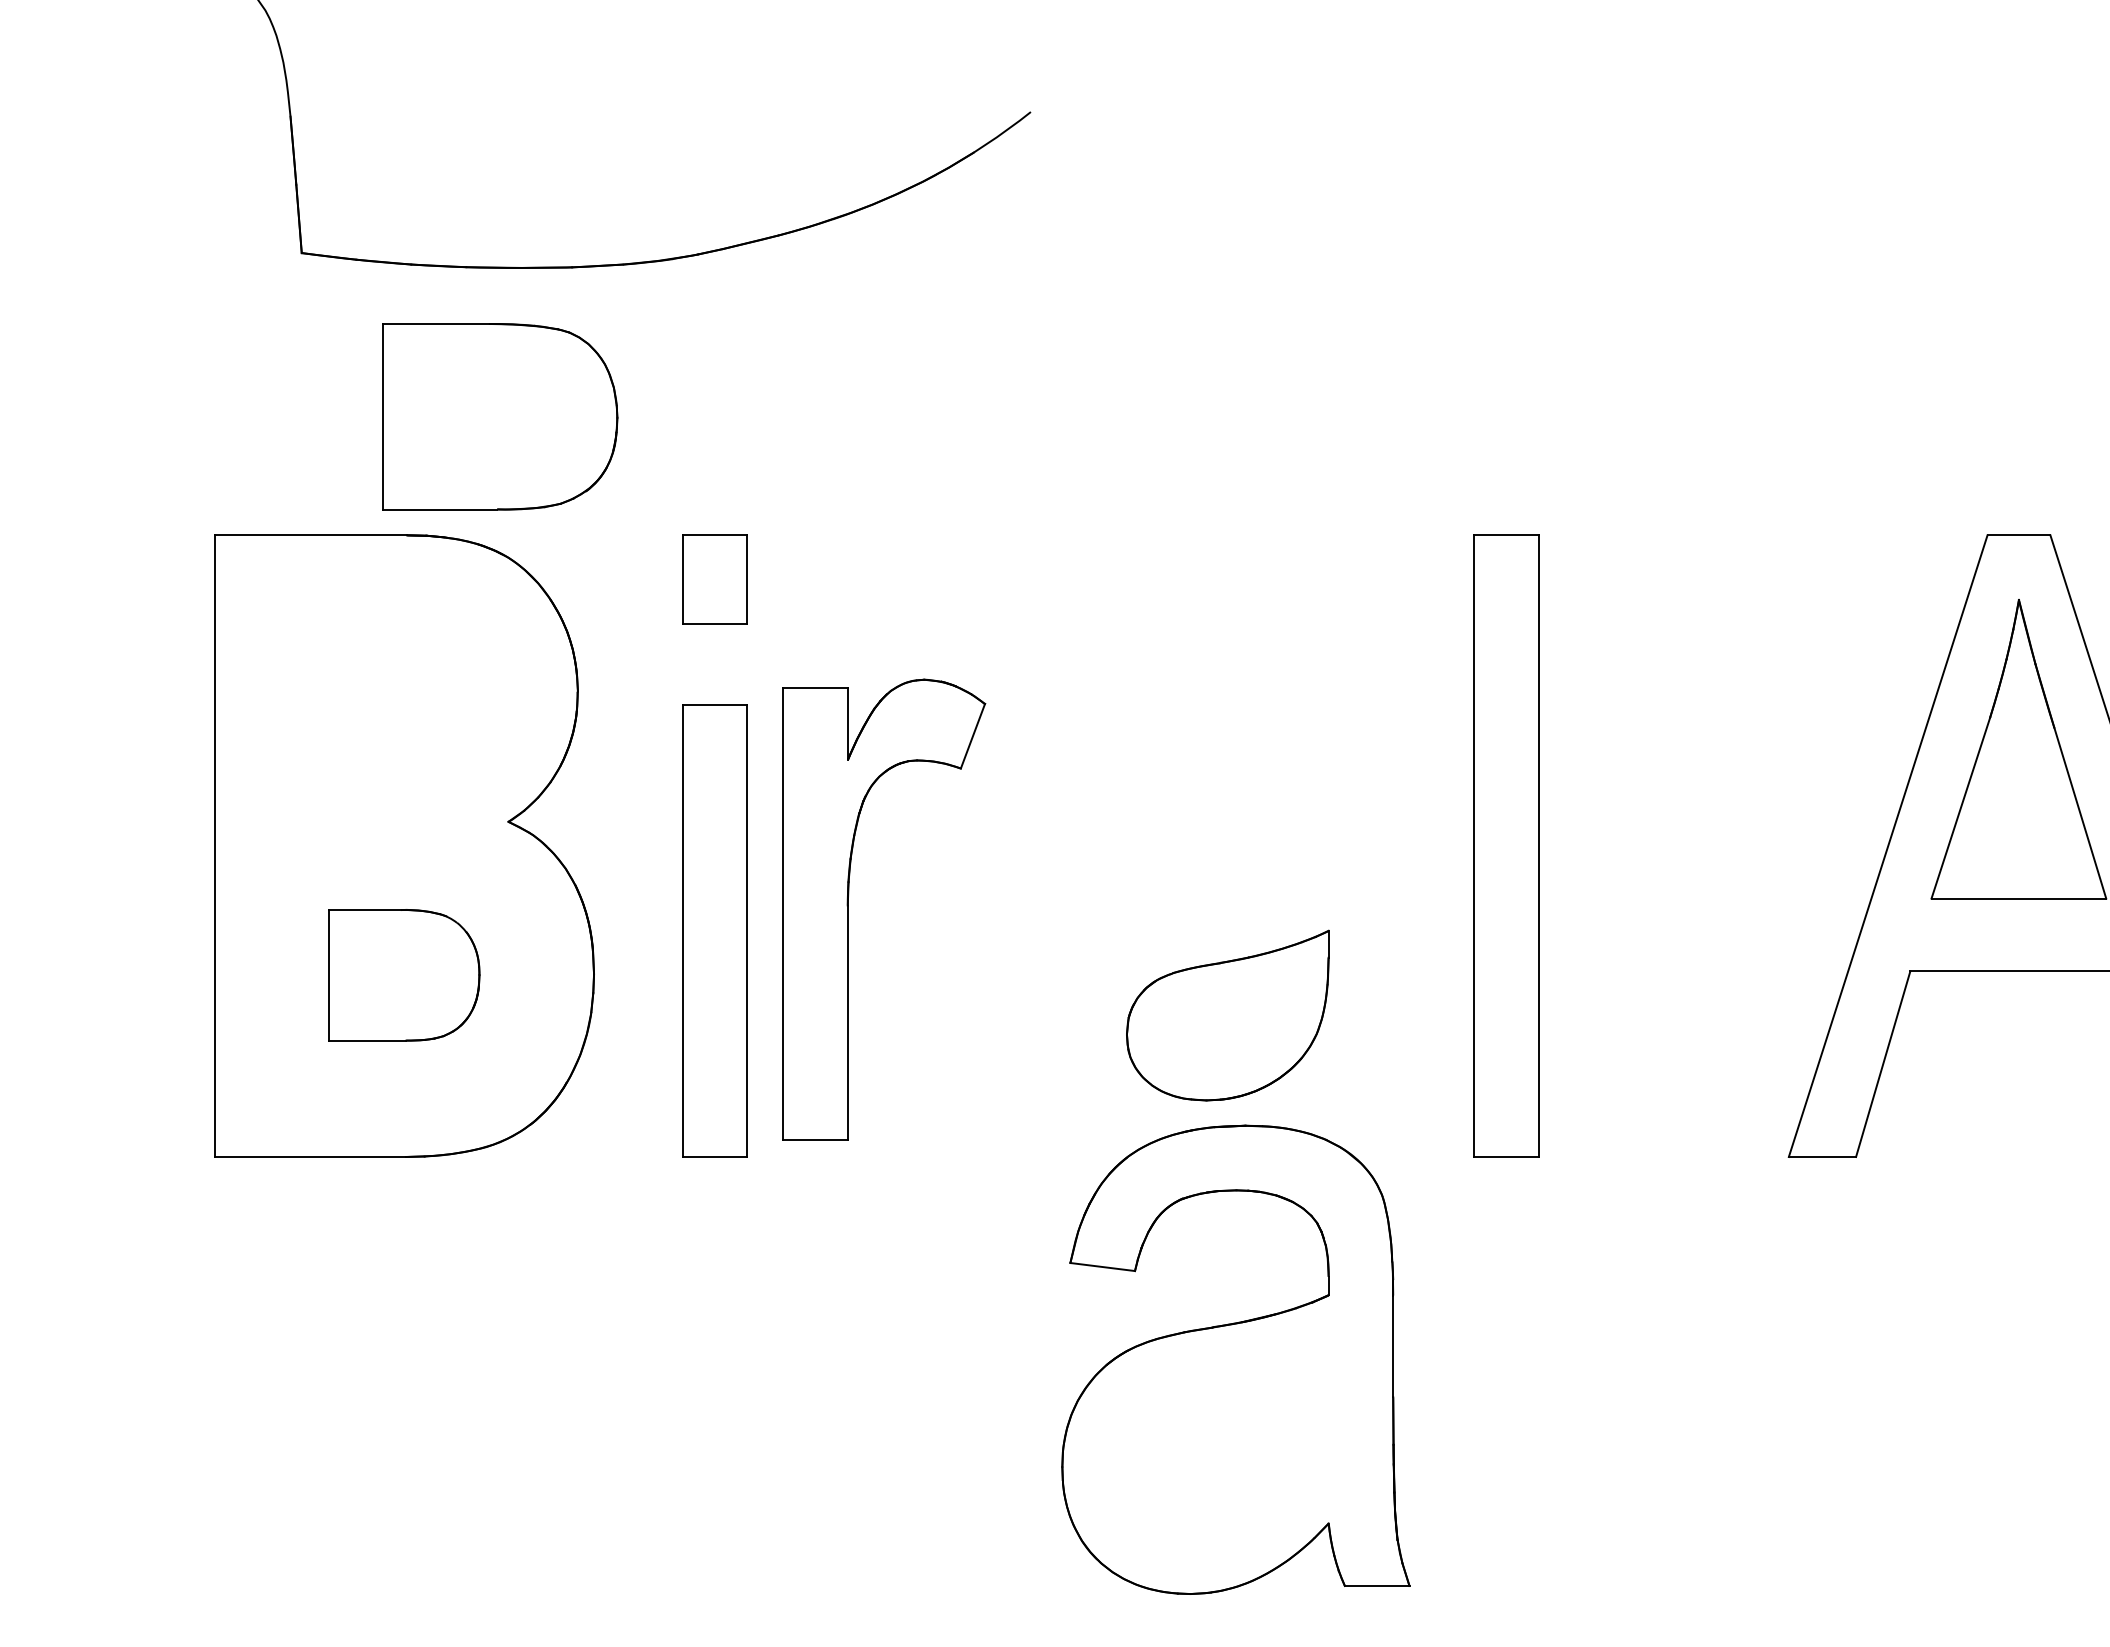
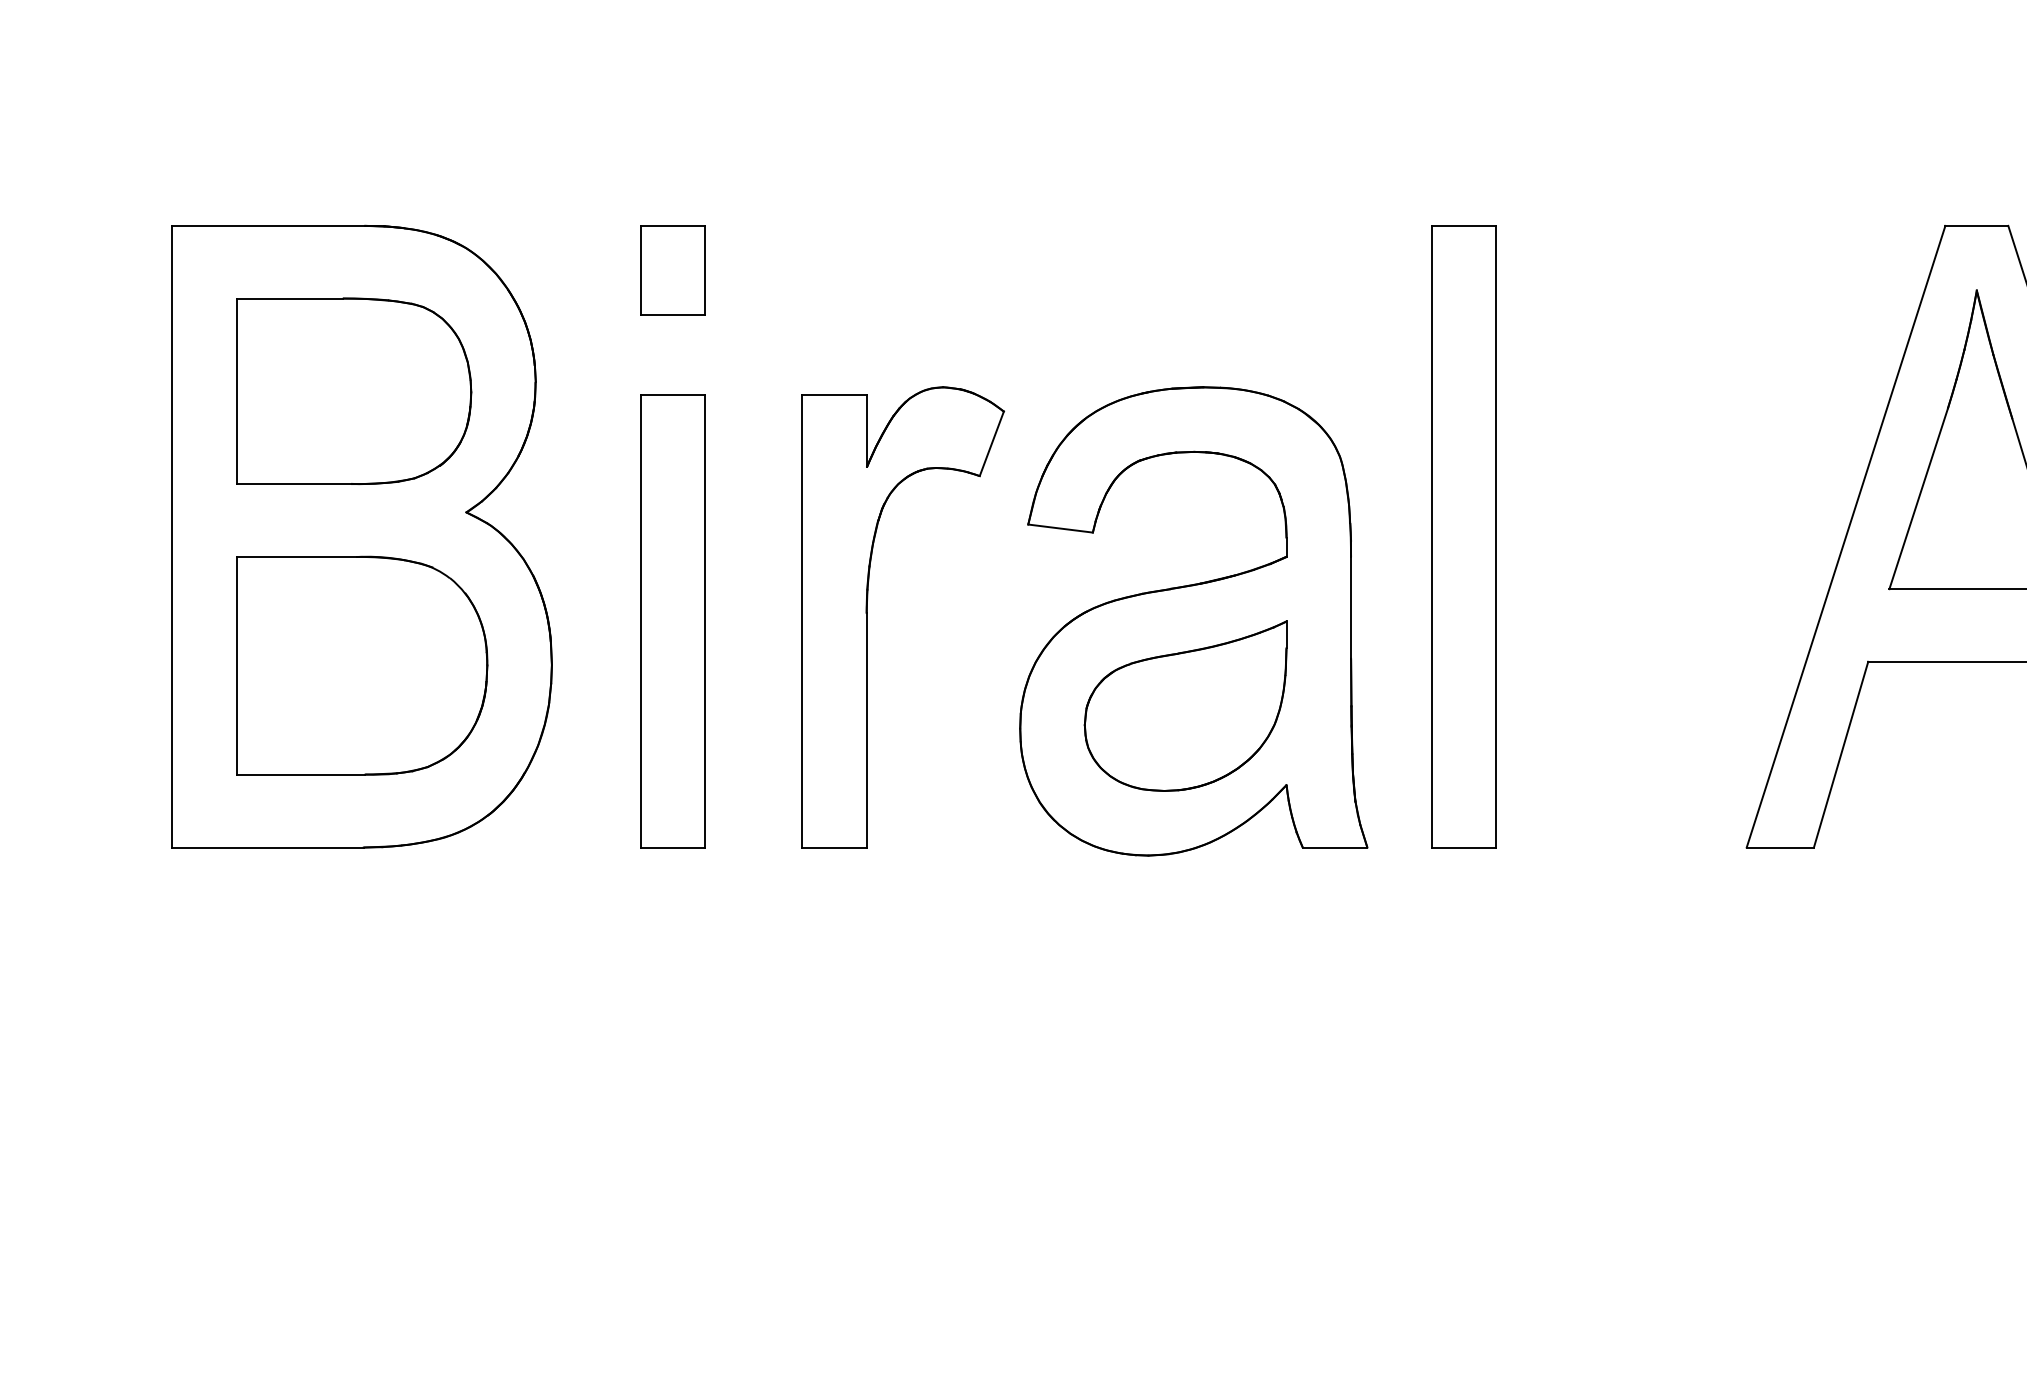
part: (500, 416) -> (354, 391), moved
part: (848, 909) -> (867, 617), moved
part: (404, 975) -> (362, 666), size x1.67
part: (1235, 1359) -> (1193, 621), moved

